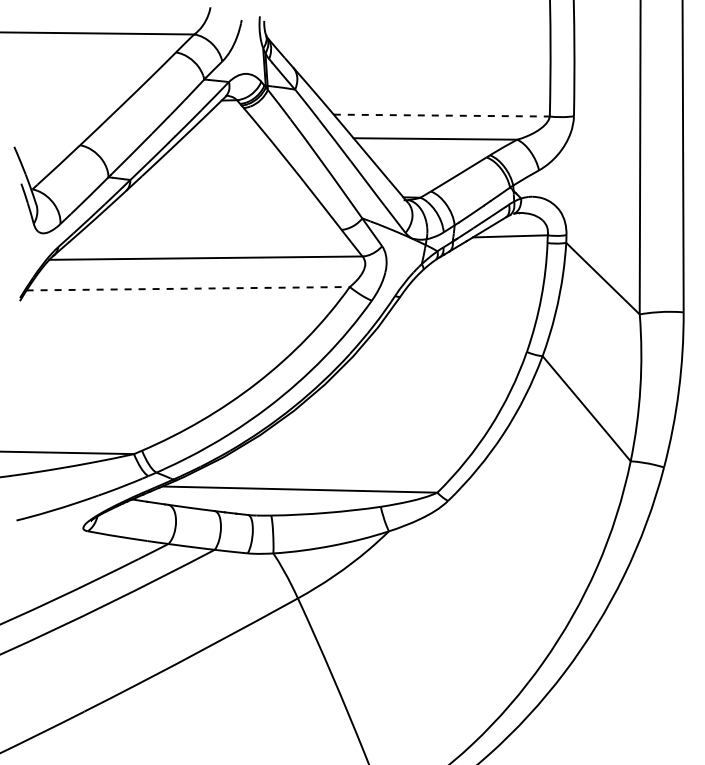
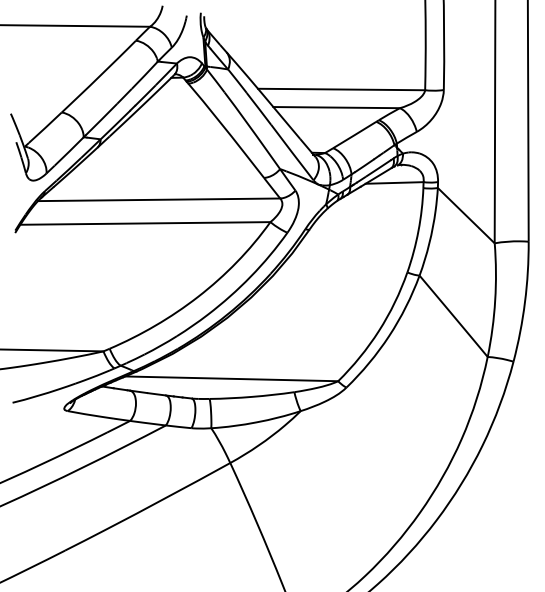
line: (442, 115) -> (342, 89), dashed -> solid
line: (188, 288) -> (145, 223), dashed -> solid

